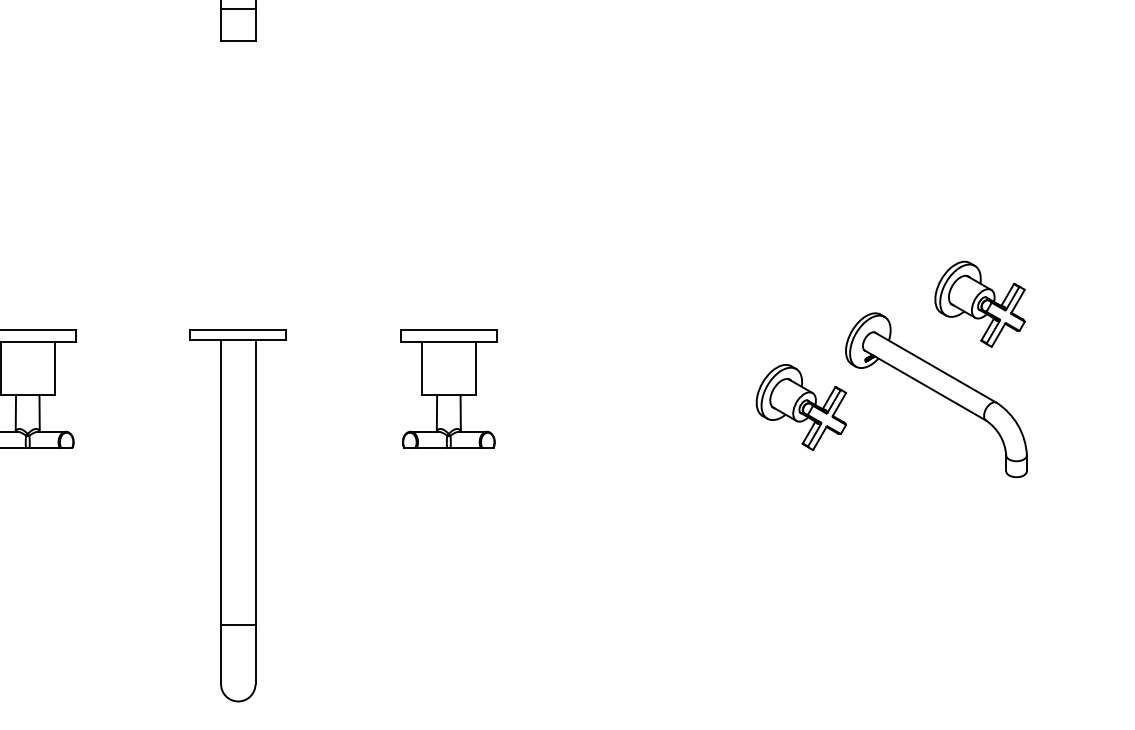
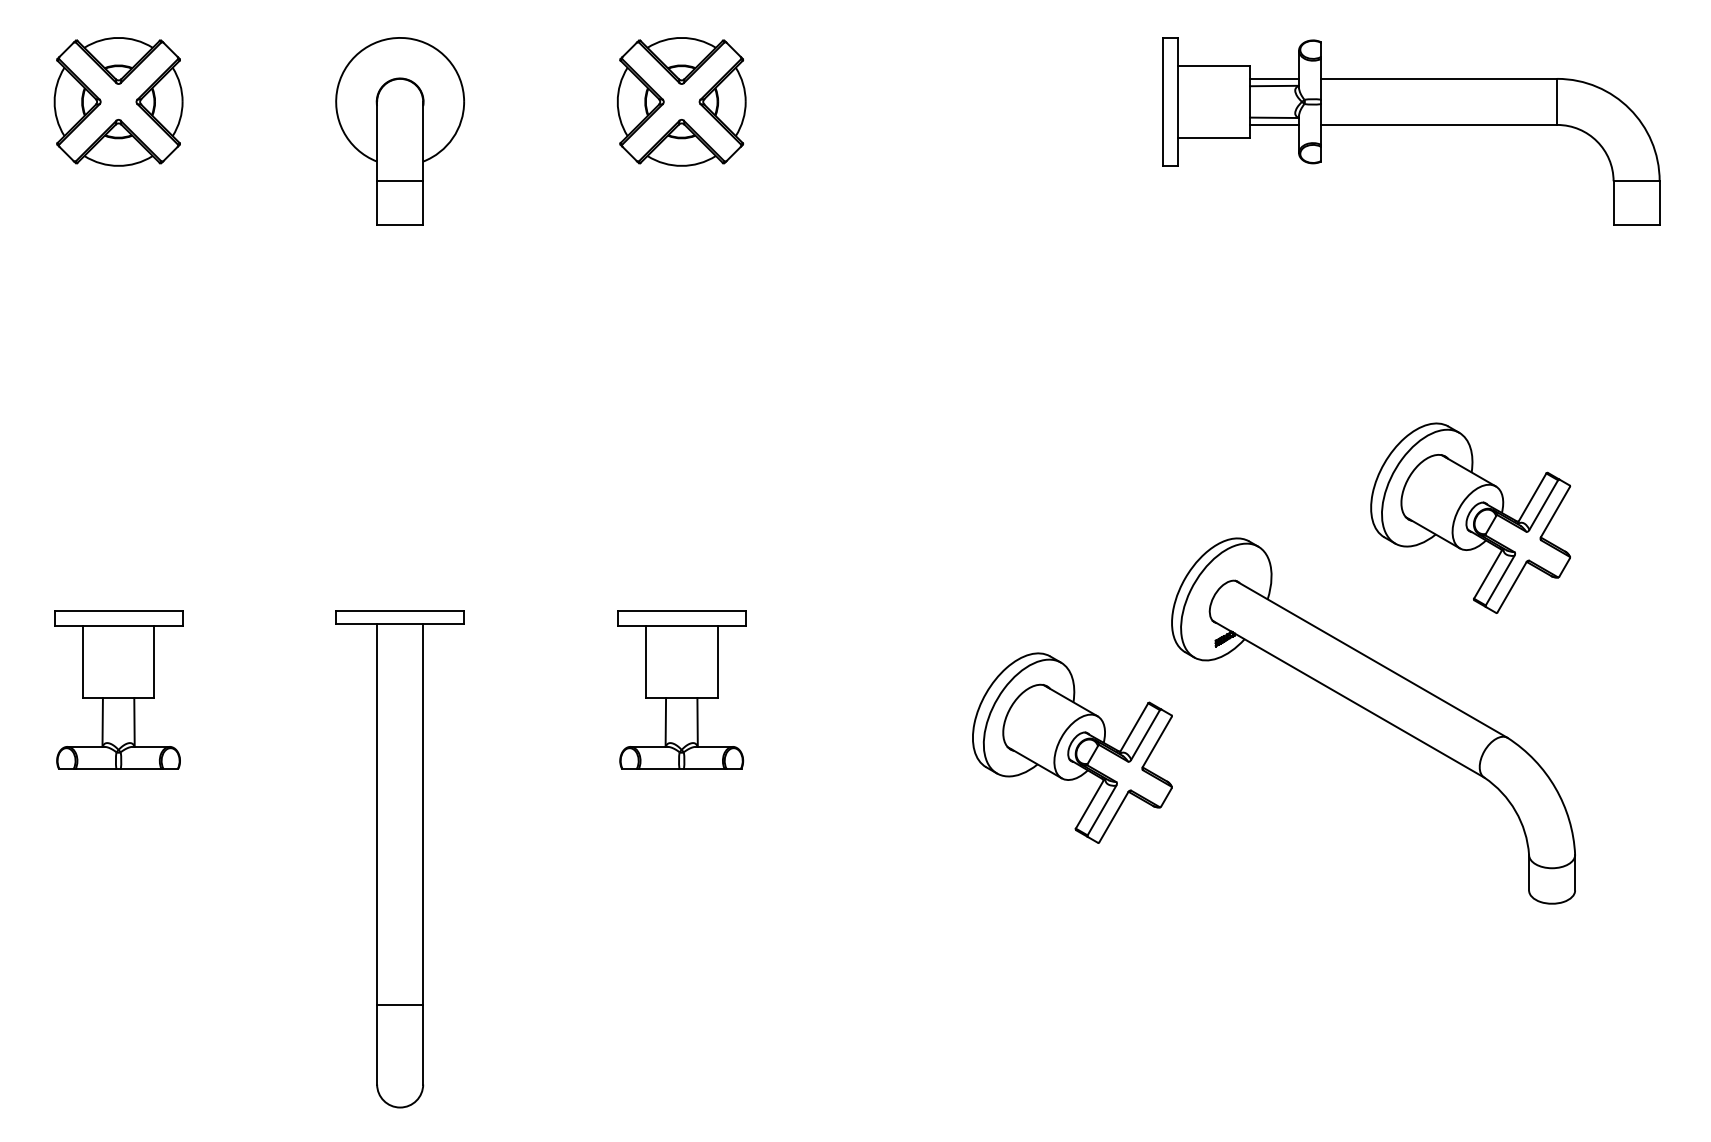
part: (891, 369) -> (1273, 663), size x1.67

